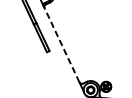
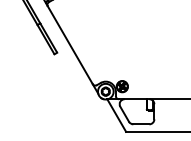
line: (62, 45) -> (70, 45), dashed -> solid

